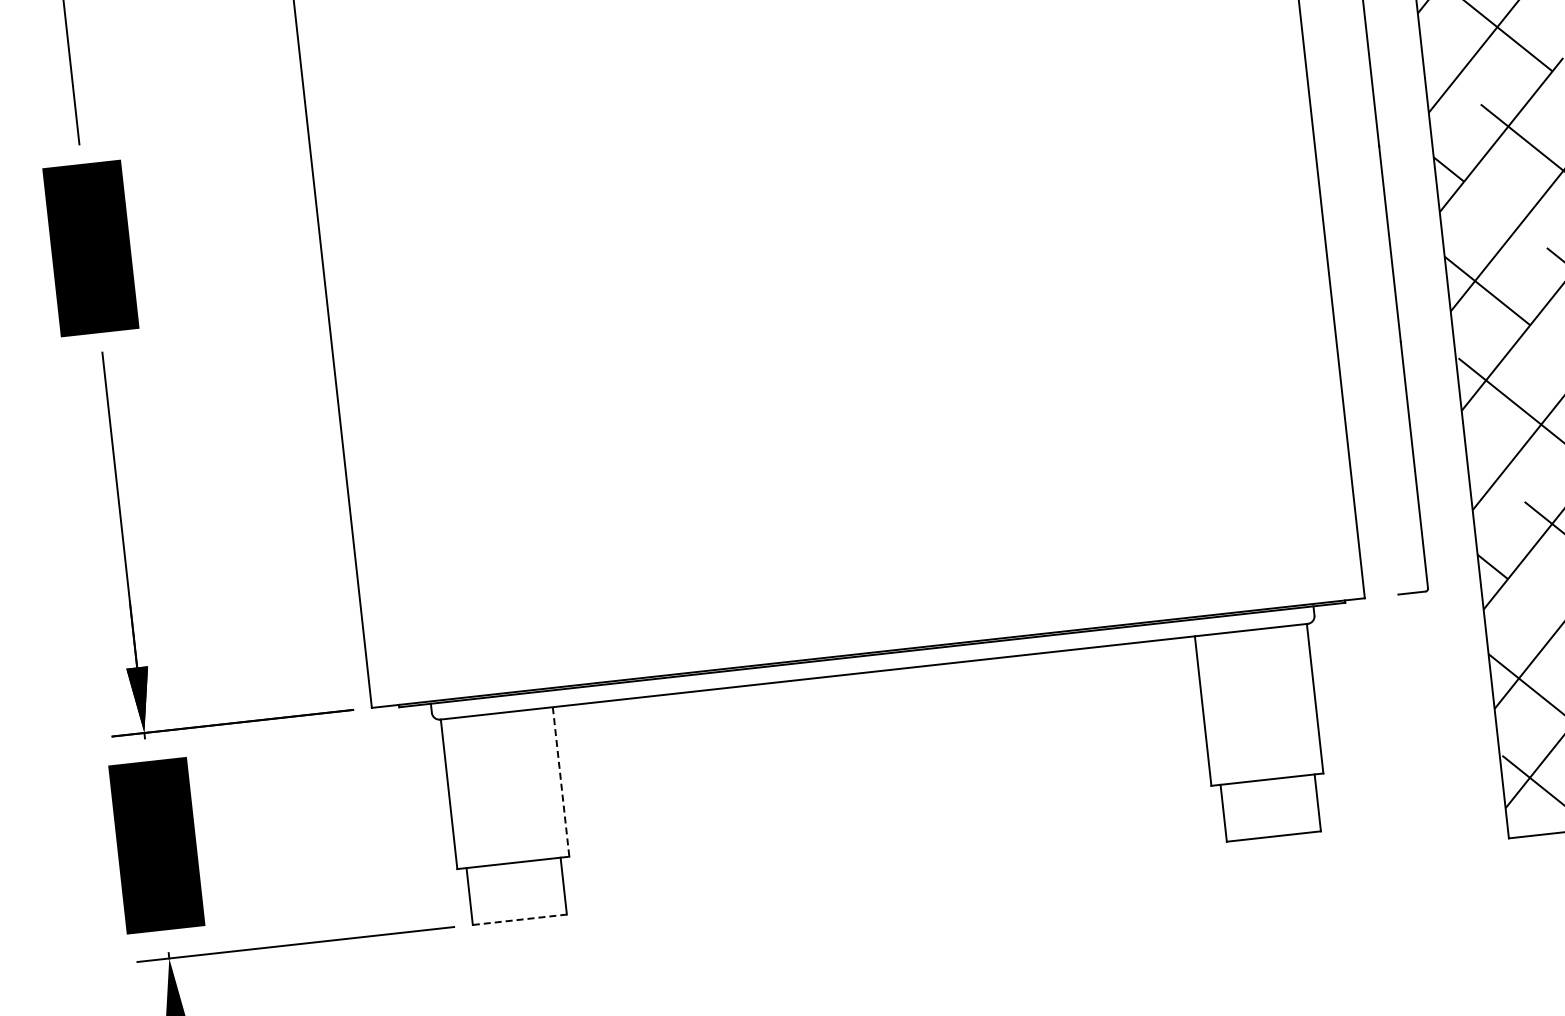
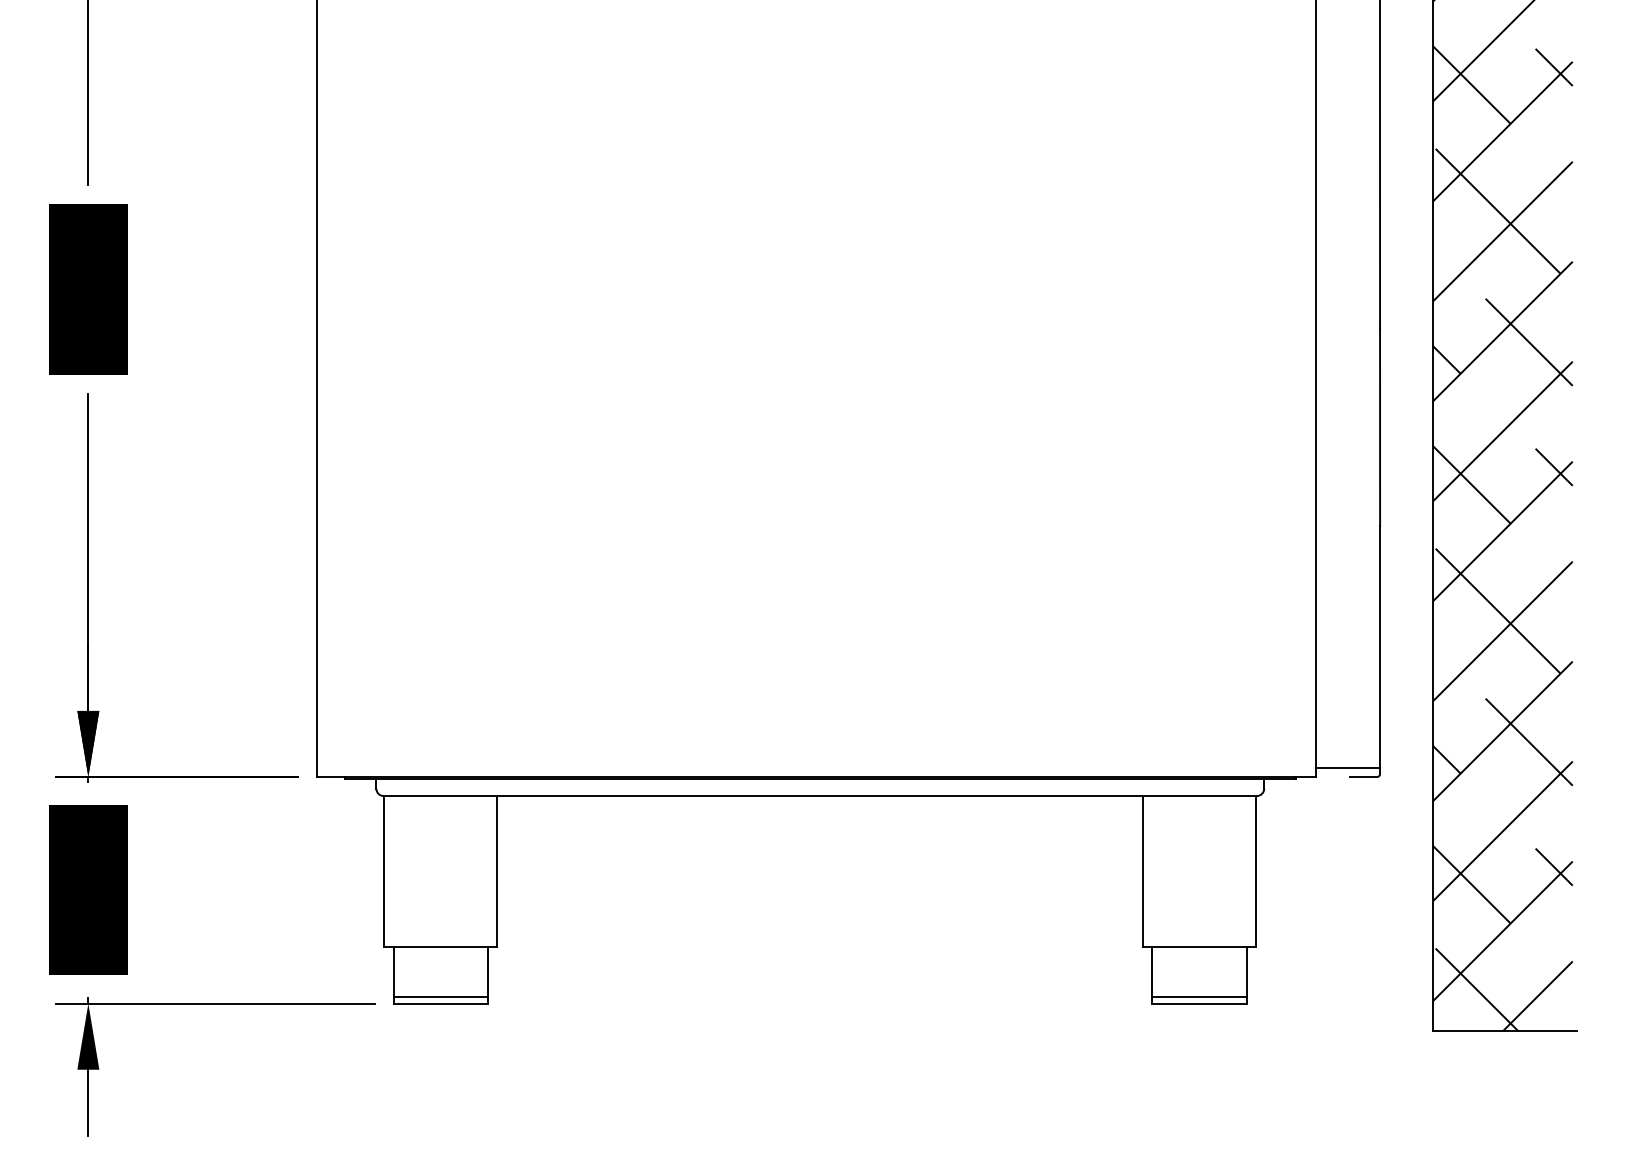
line: (1396, 586) -> (1348, 768), added
line: (561, 782) -> (497, 871), dashed -> solid
line: (1272, 829) -> (1199, 996), added
line: (518, 912) -> (440, 996), added
line: (520, 919) -> (441, 1003), dashed -> solid

